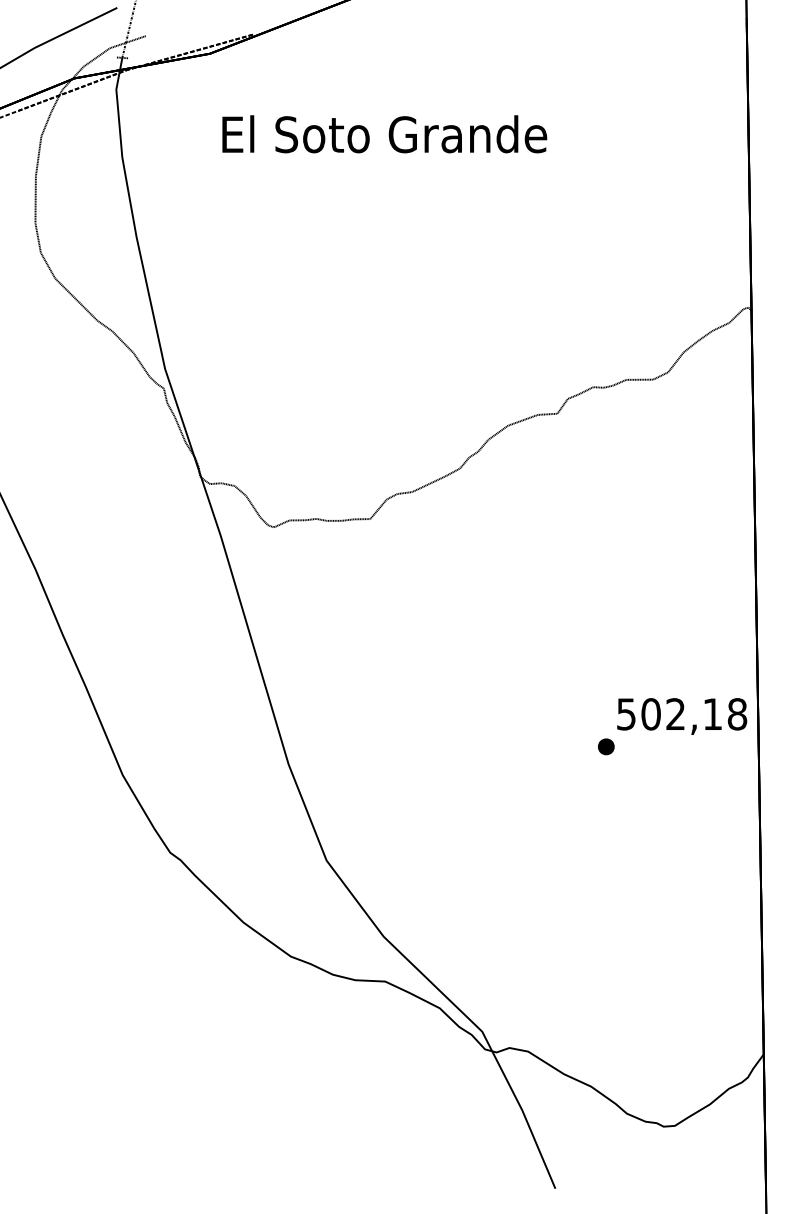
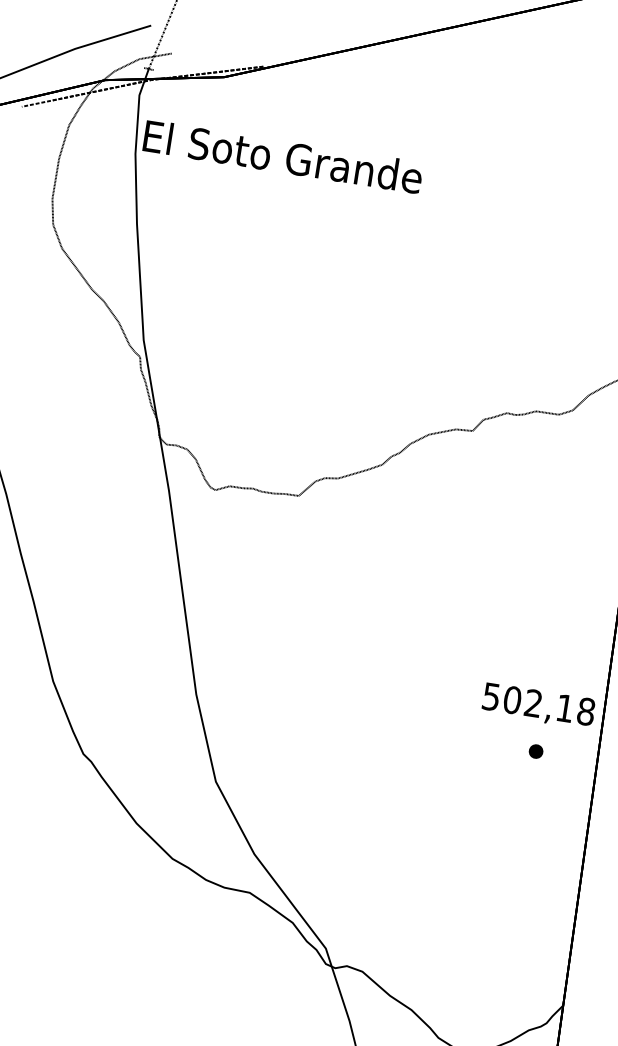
text: (384, 134) -> (282, 157), moved
part: (606, 746) -> (536, 751), moved

